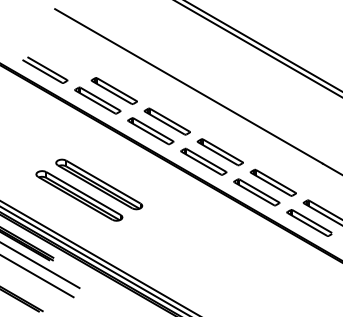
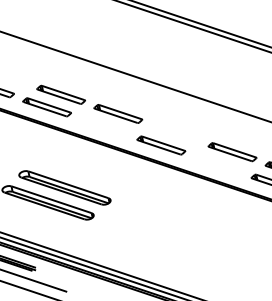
part: (150, 131) -> (103, 126), removed
part: (219, 152) -> (174, 133), removed
part: (256, 192) -> (218, 164), removed

